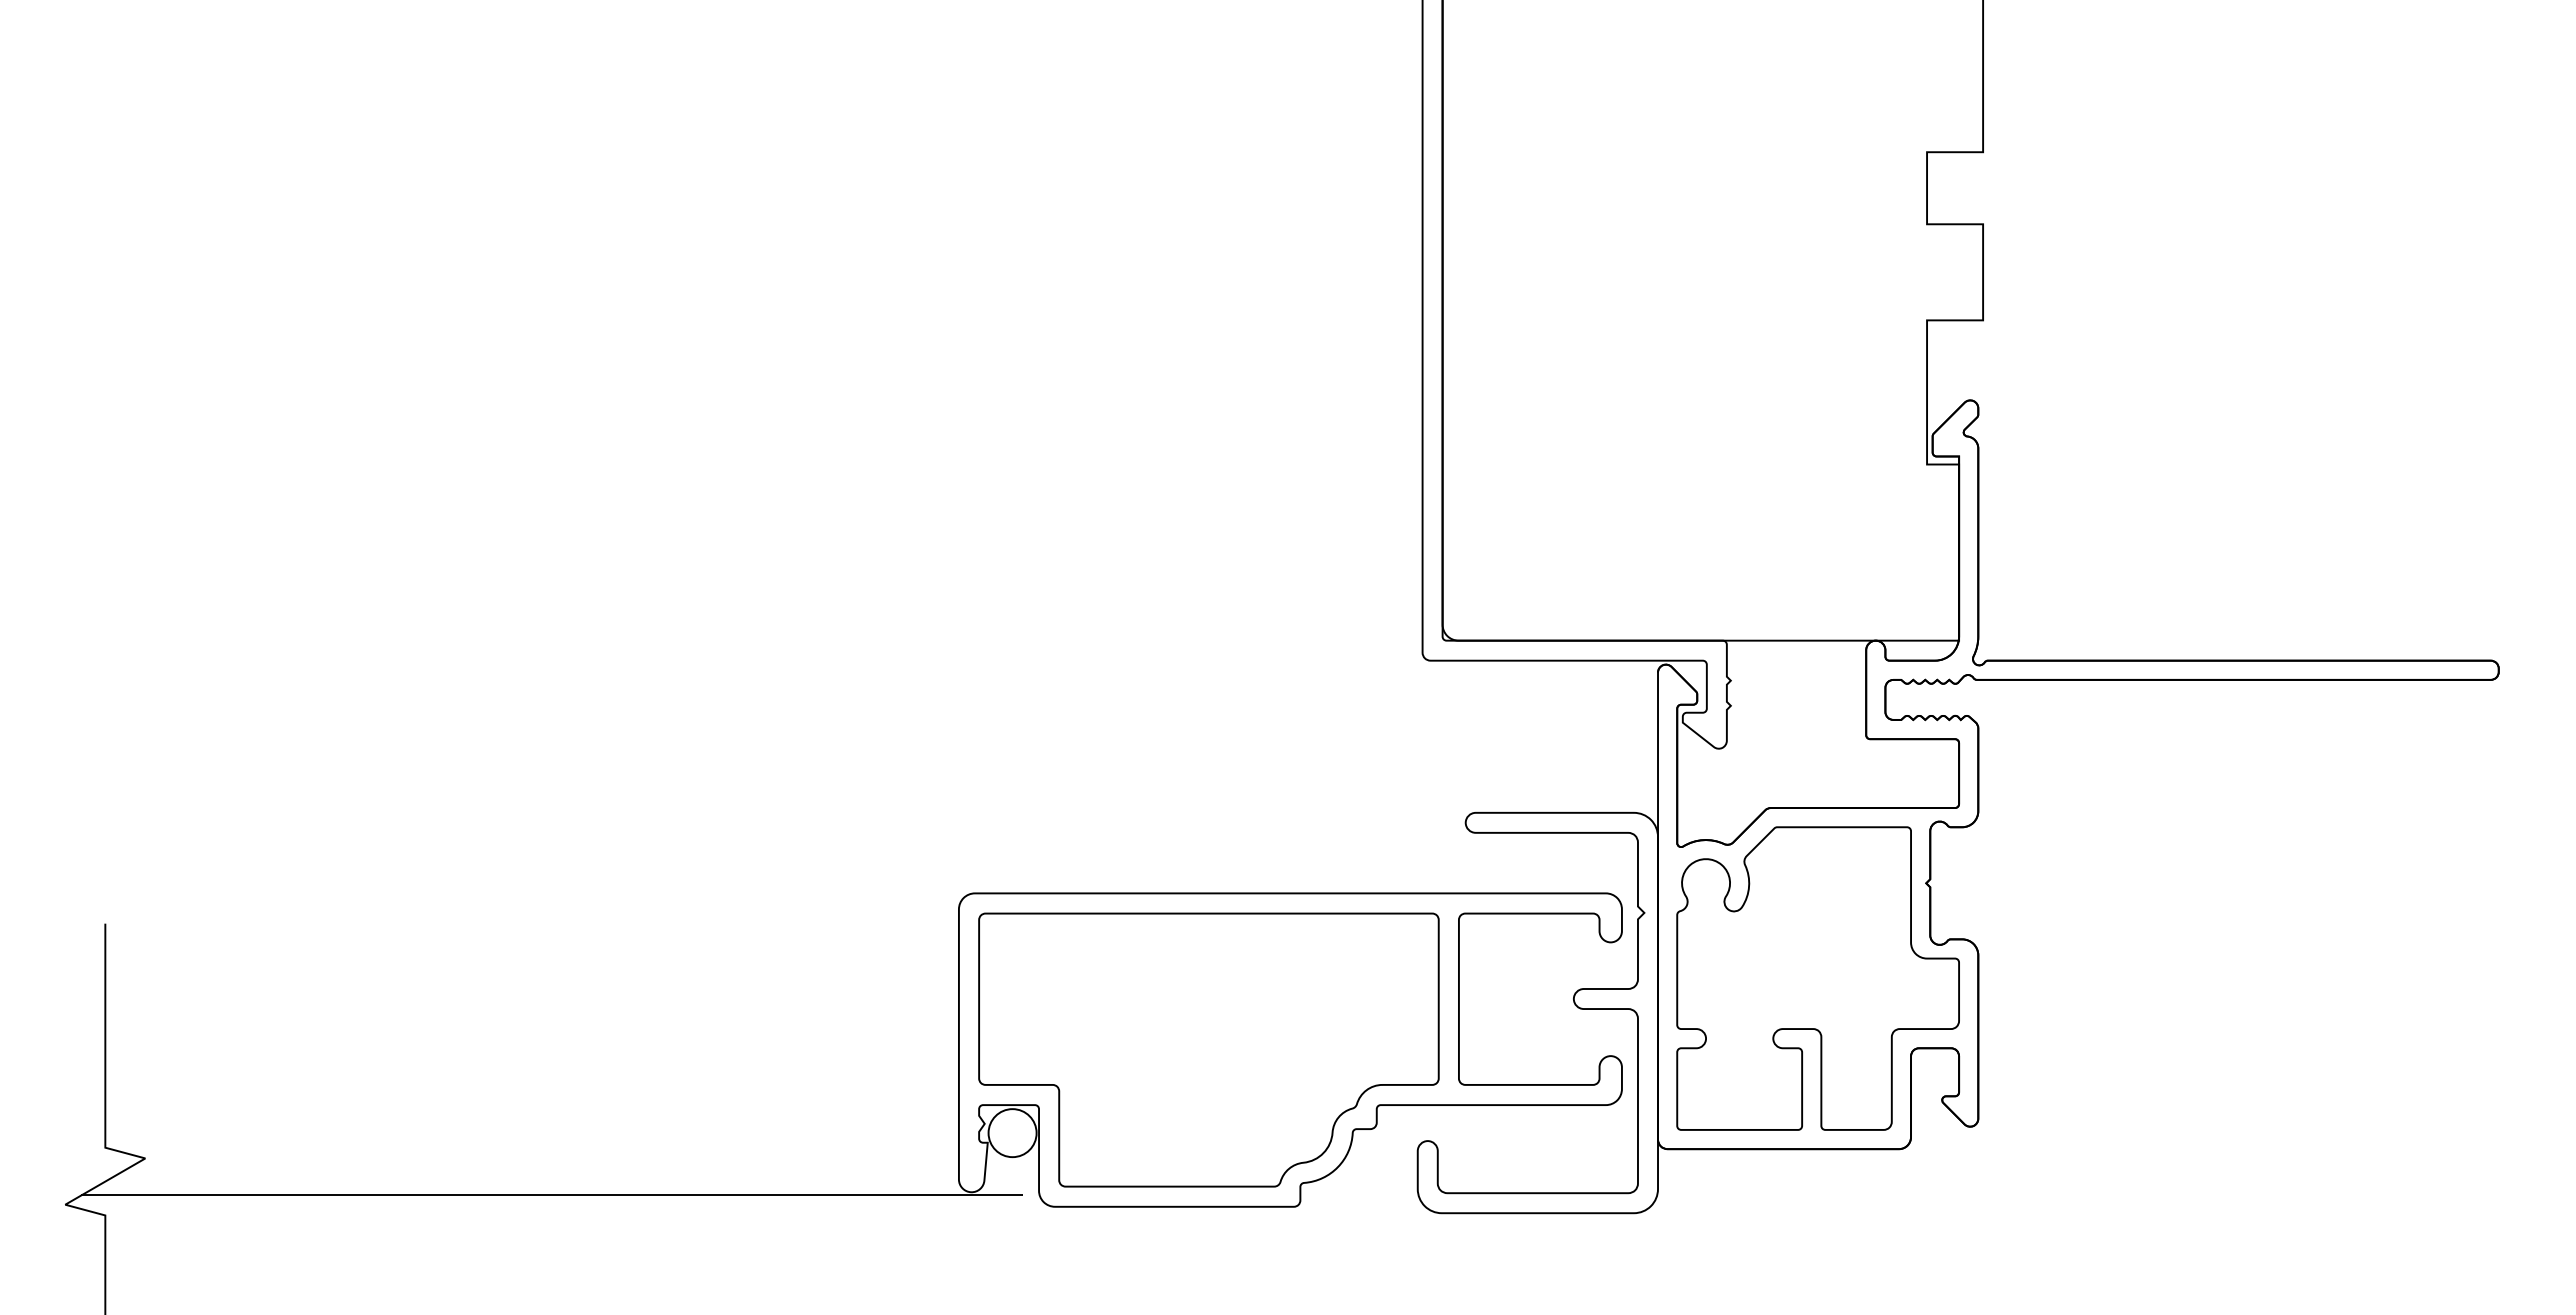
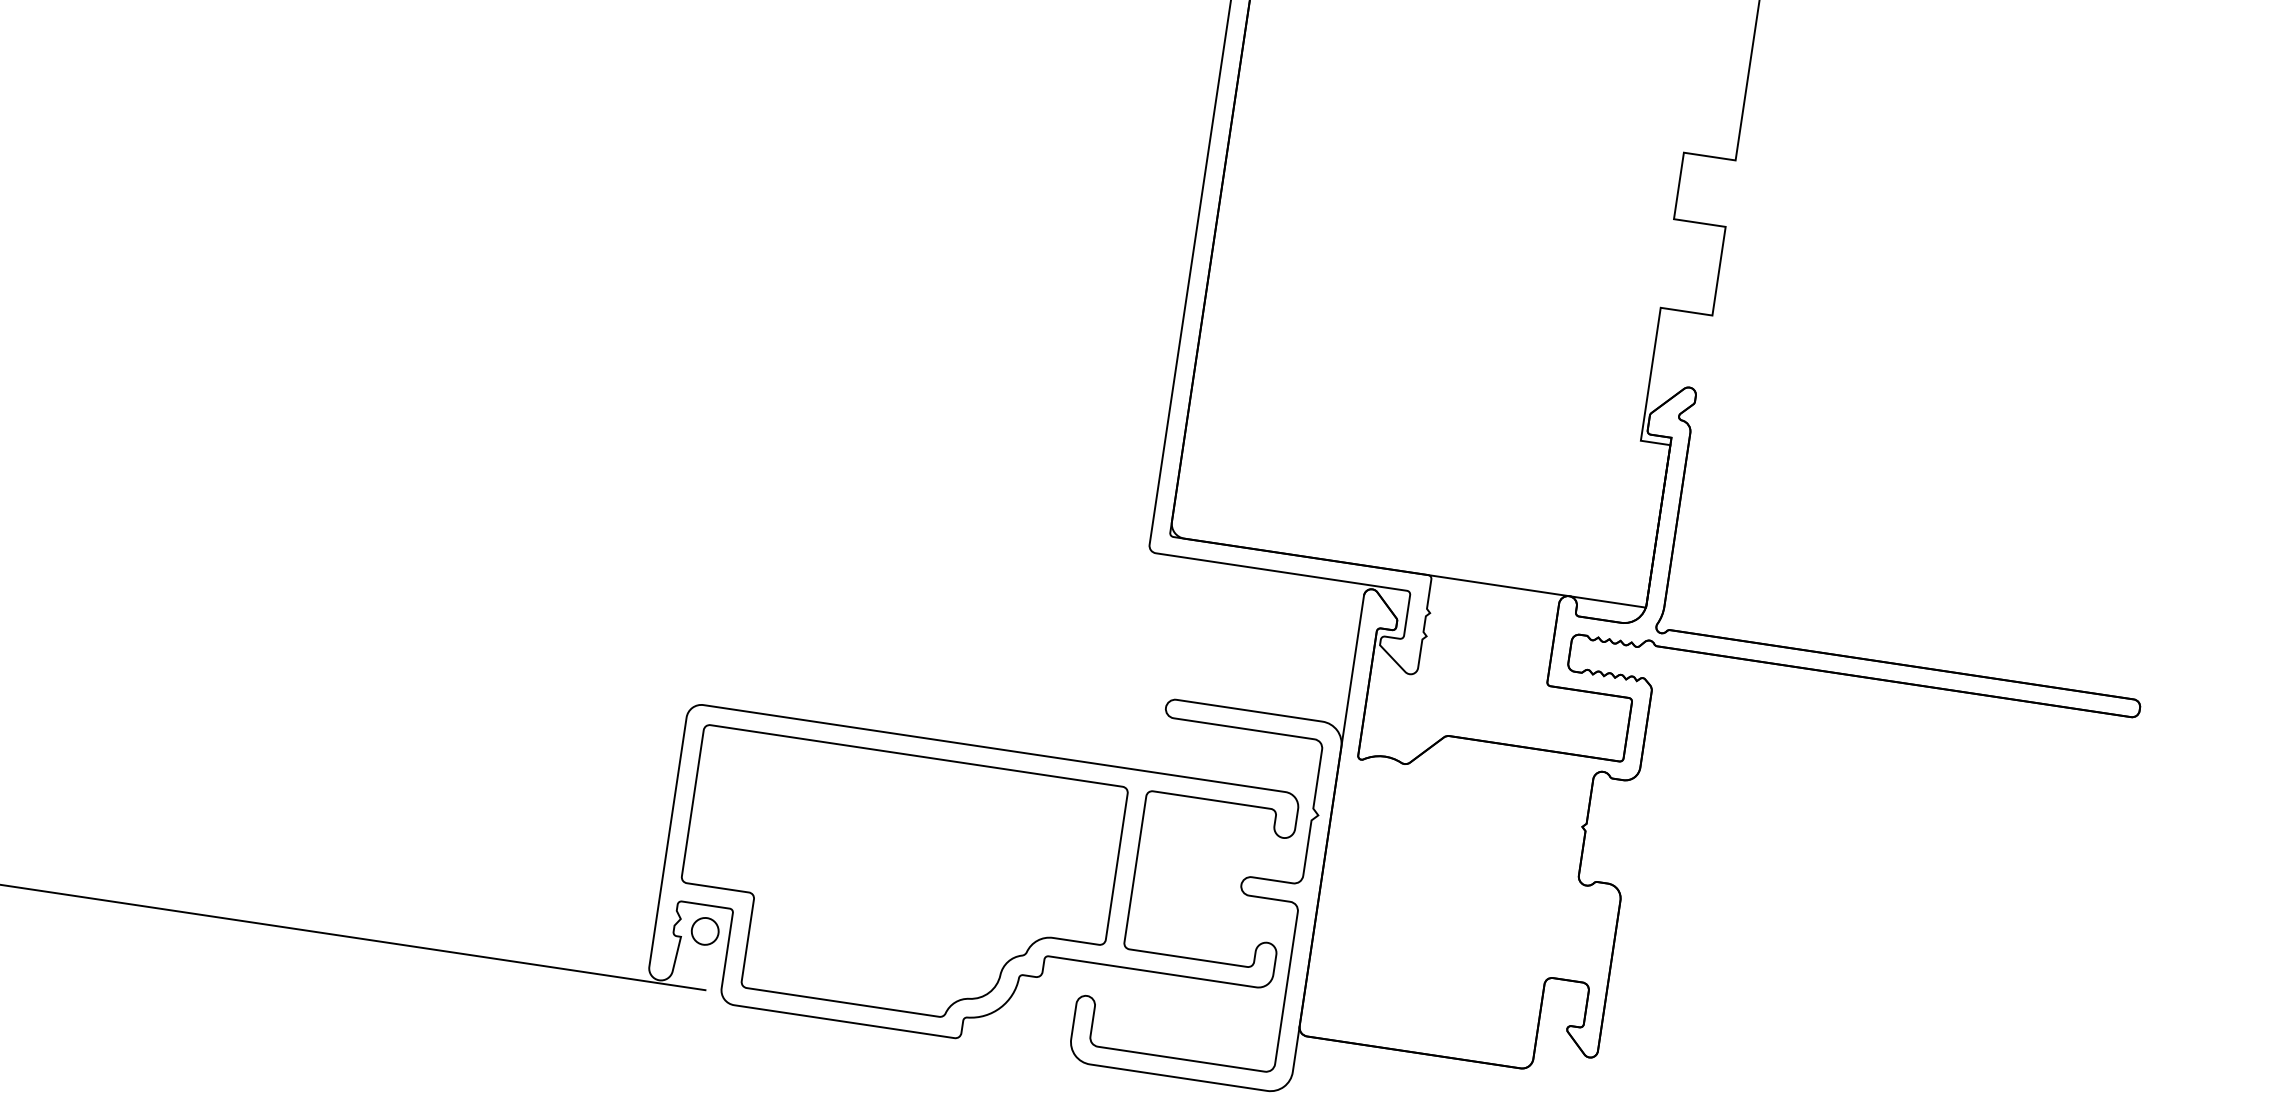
part: (1817, 978) -> (1468, 899), removed
circle: (1012, 1133) -> (705, 931), size x0.6

